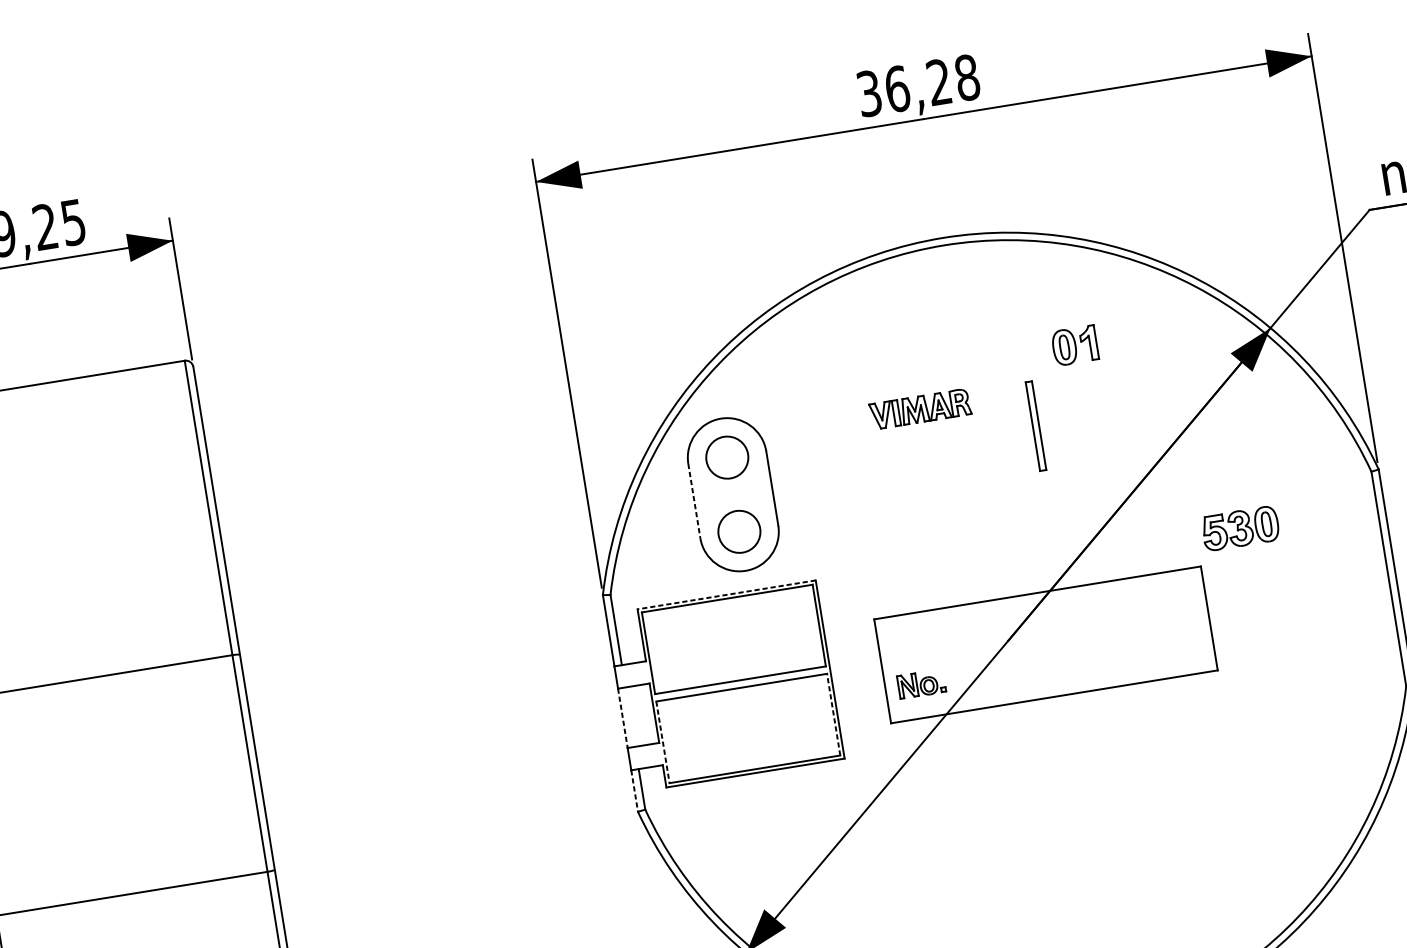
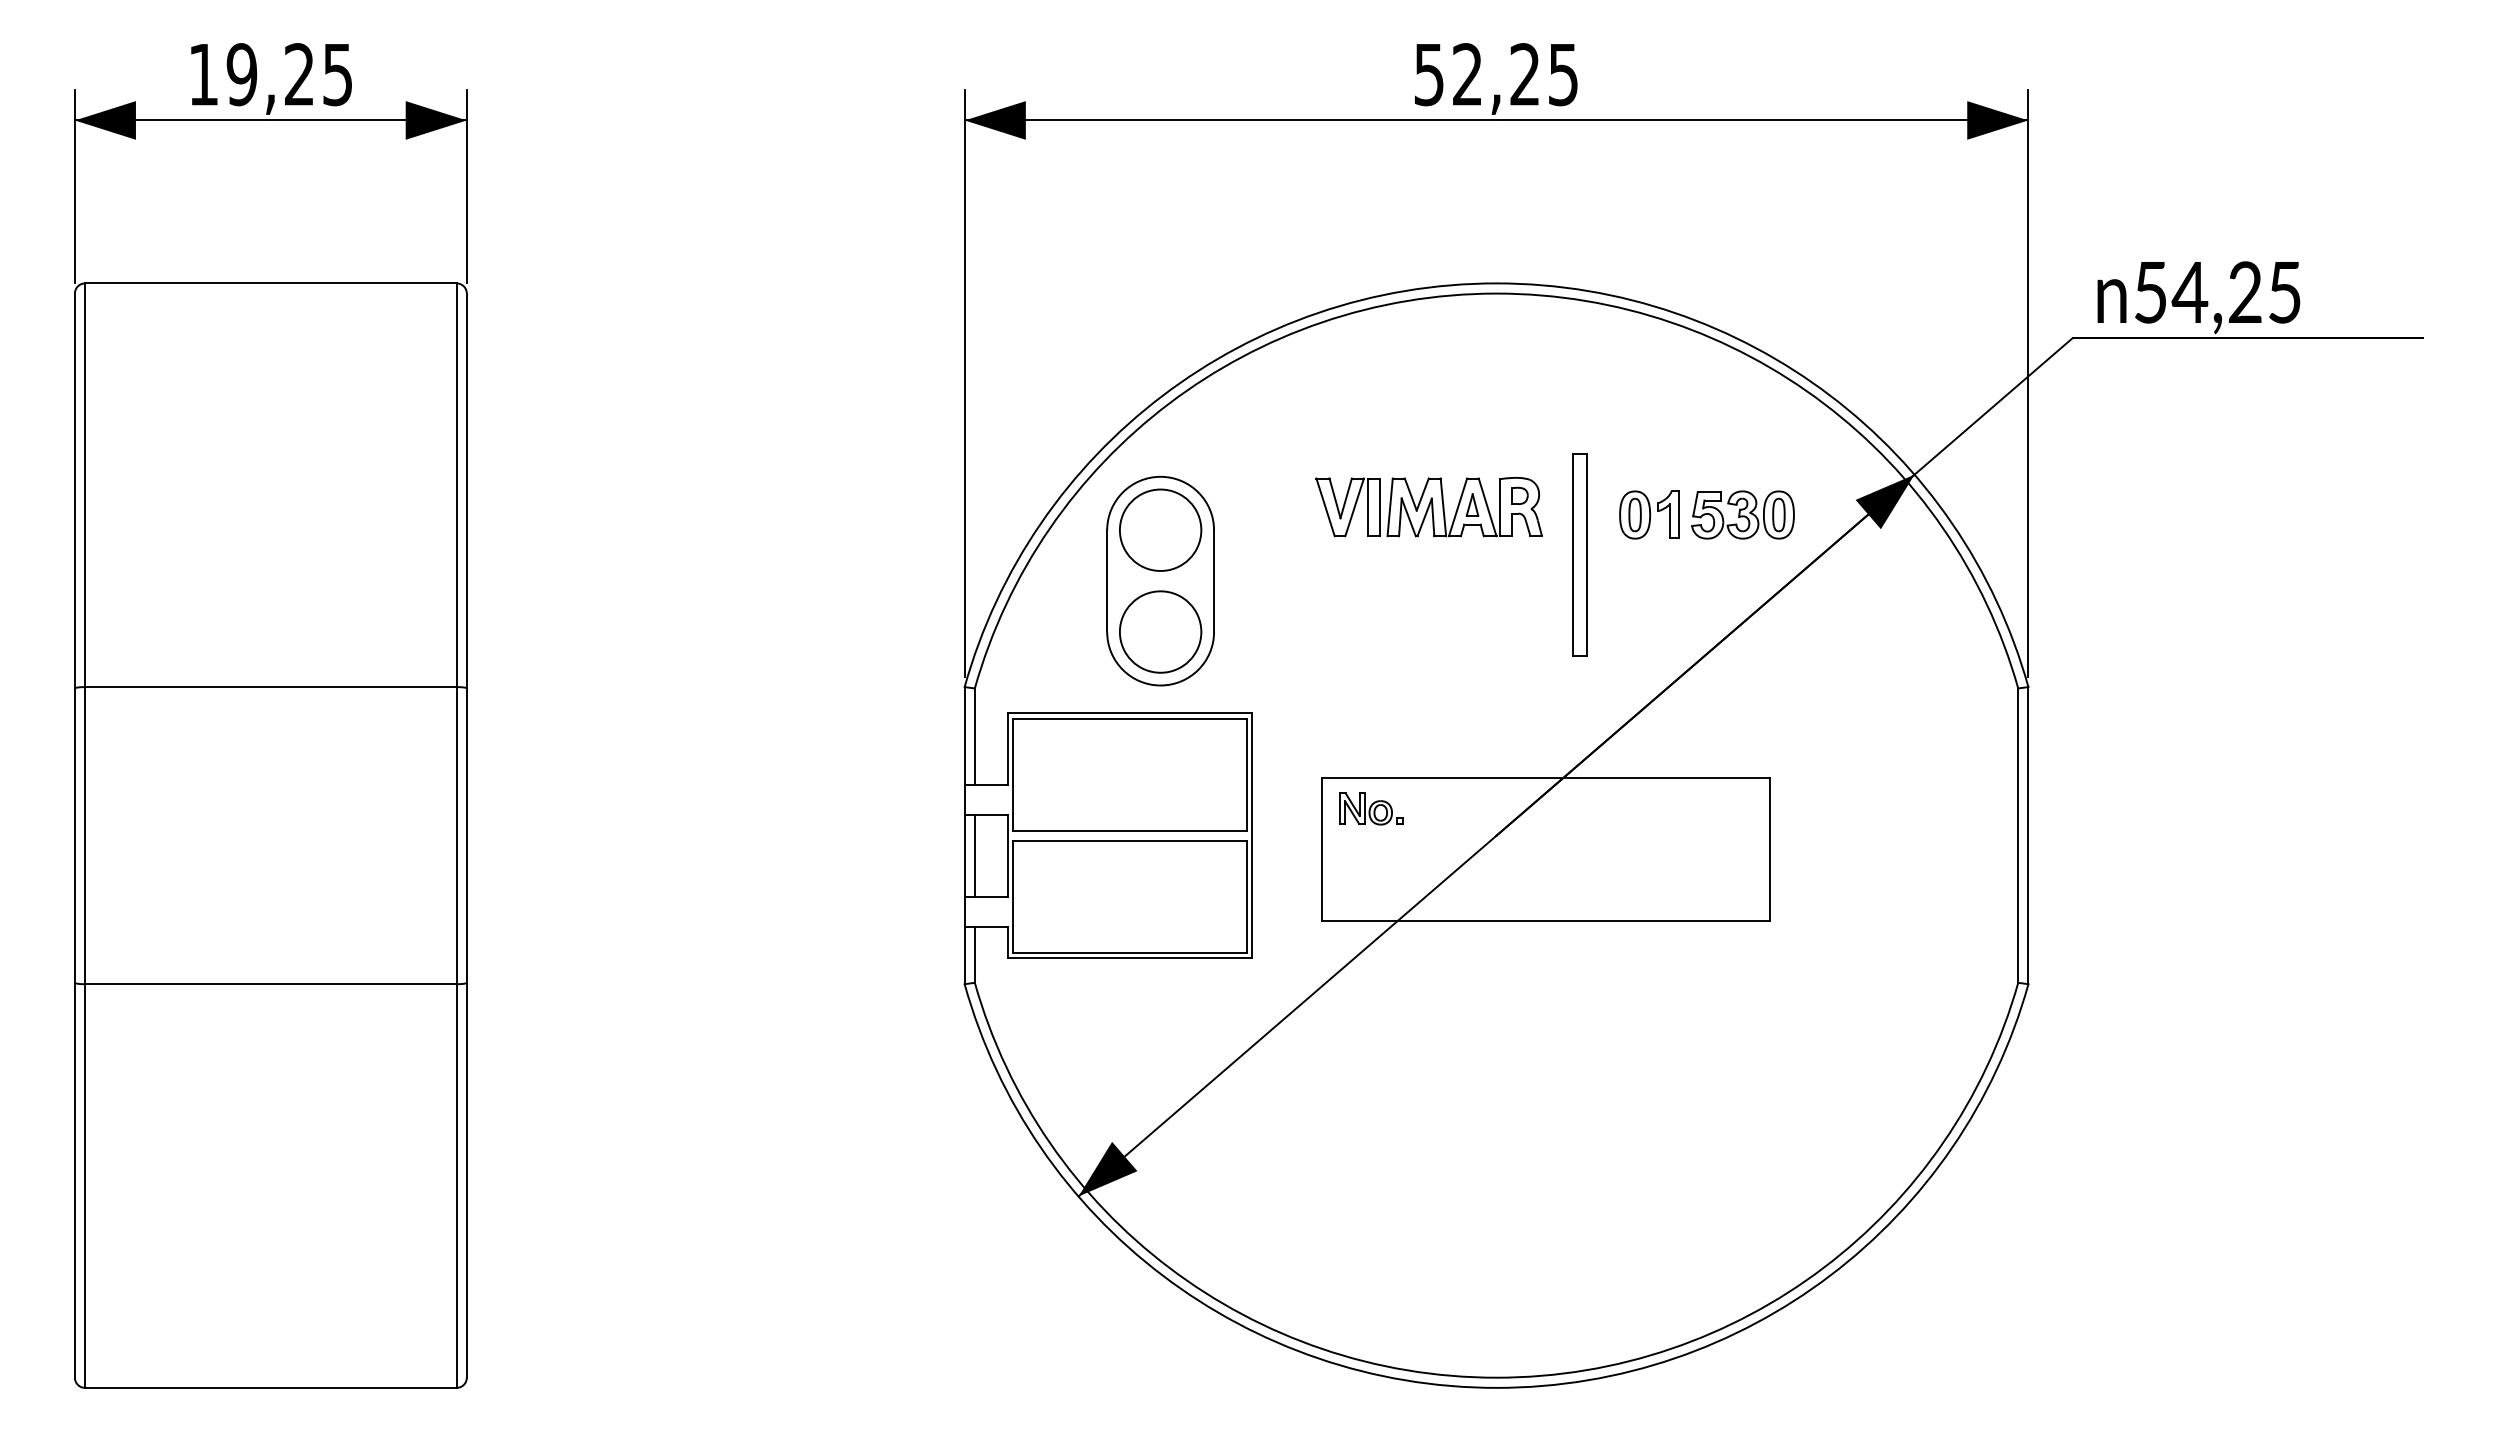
text: (918, 85) -> (1496, 74), 36,28 -> 52,25
part: (1075, 345) -> (1649, 514), moved
part: (919, 409) -> (1428, 507), size x1.67
part: (1035, 425) -> (1579, 554), size x1.67
circle: (727, 457) -> (1160, 529), size x1.43
line: (694, 501) -> (1107, 581), dashed -> solid
part: (1240, 528) -> (1742, 514), moved
circle: (739, 531) -> (1160, 631), size x1.43
line: (726, 594) -> (1129, 713), dashed -> solid
part: (921, 683) -> (1371, 808), moved
line: (833, 714) -> (1247, 896), dashed -> solid
line: (629, 716) -> (974, 855), added
line: (622, 718) -> (964, 856), dashed -> solid
line: (663, 742) -> (1013, 896), dashed -> solid
line: (634, 791) -> (964, 956), dashed -> solid

